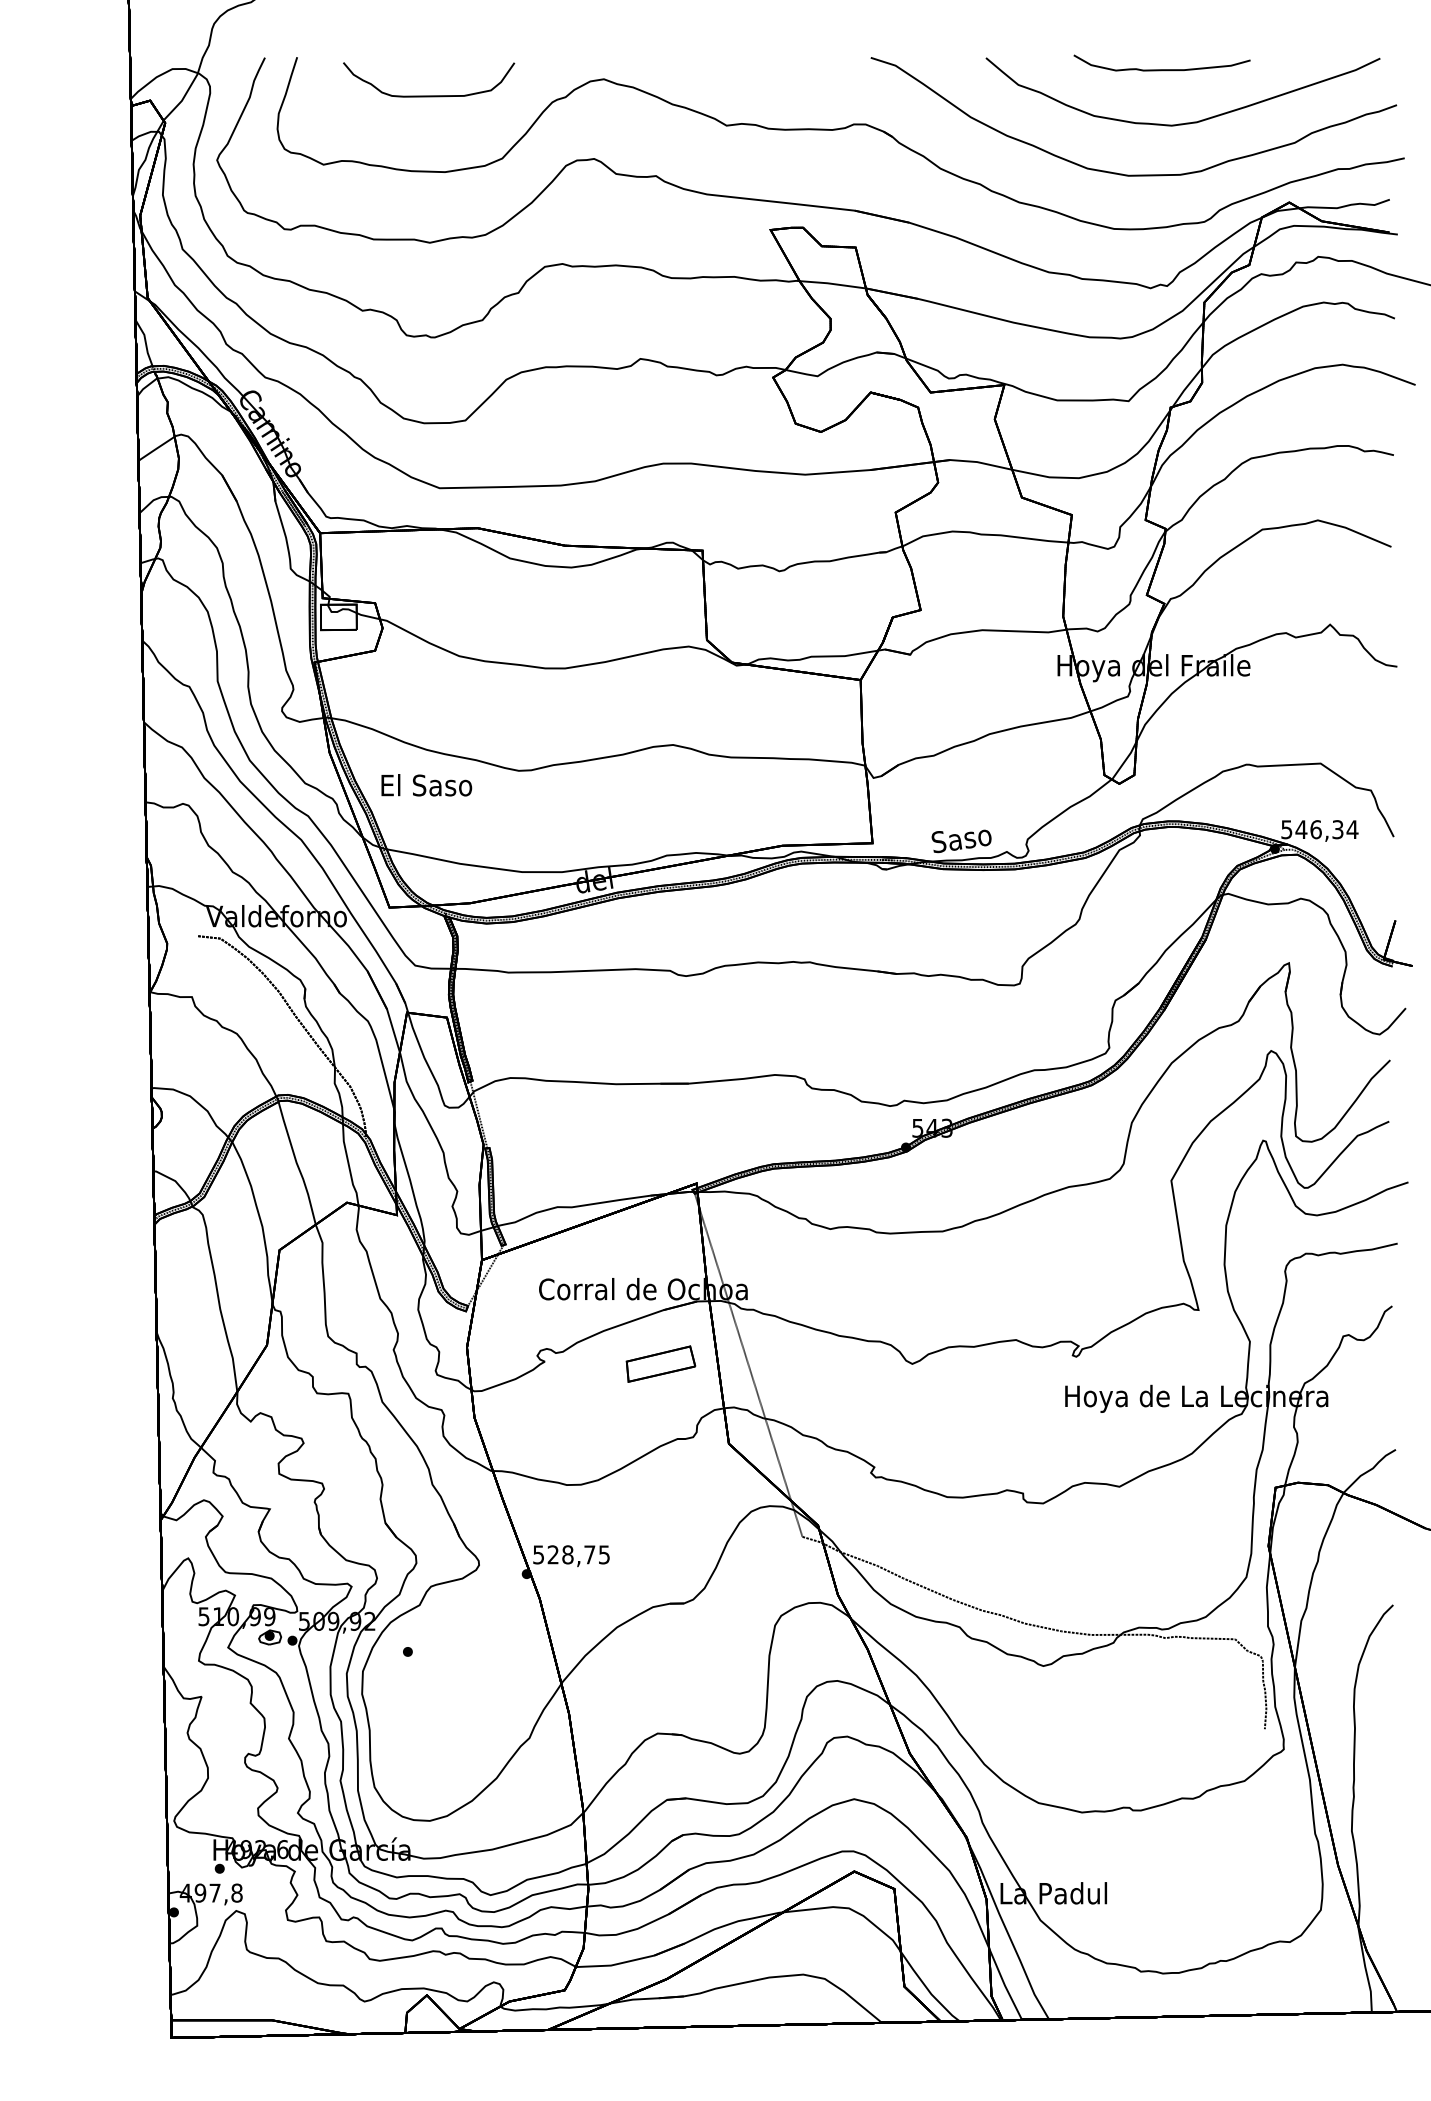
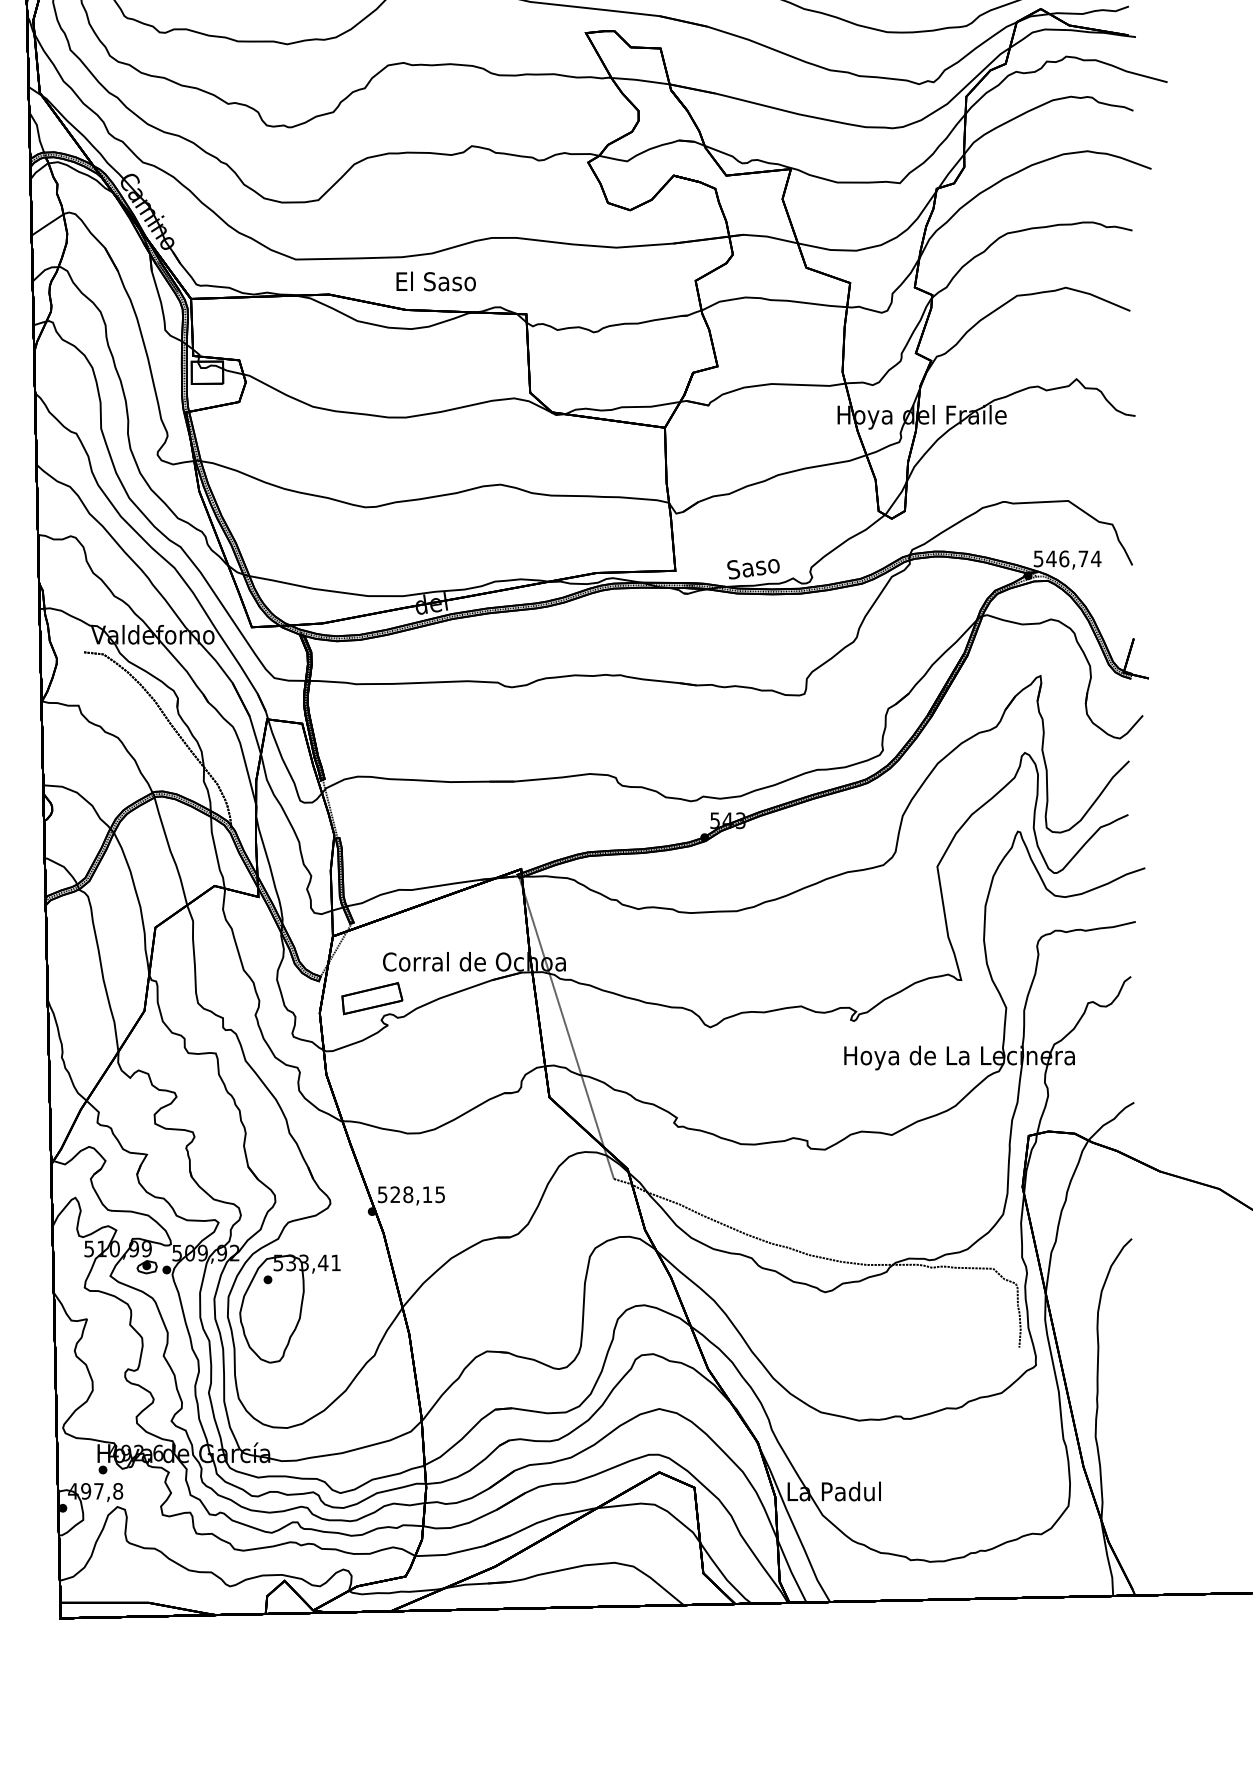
text: (426, 785) -> (435, 281), moved
text: (1337, 829) -> (1083, 558), 546,34 -> 546,74
part: (660, 1363) -> (371, 998), moved
text: (589, 1554) -> (427, 1194), 528,75 -> 528,15
part: (432, 1685) -> (289, 1309), added

